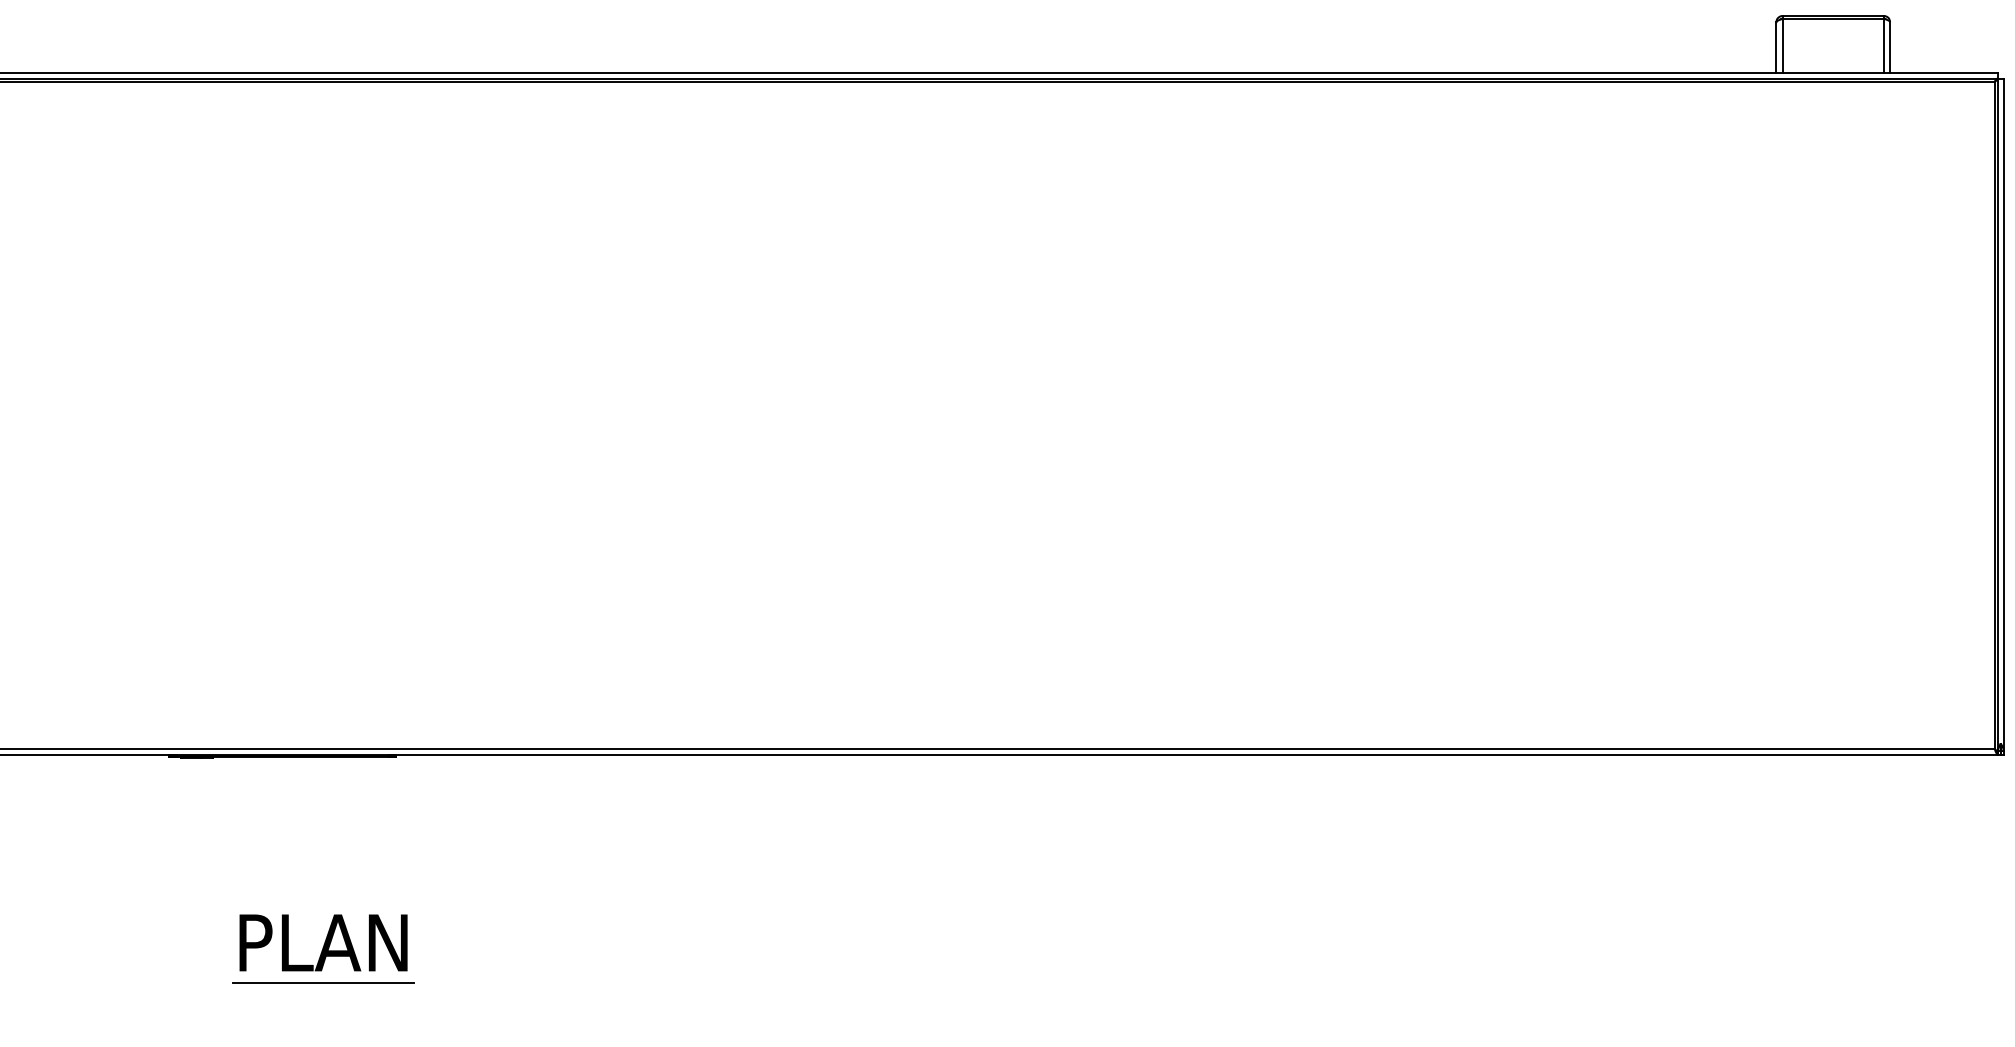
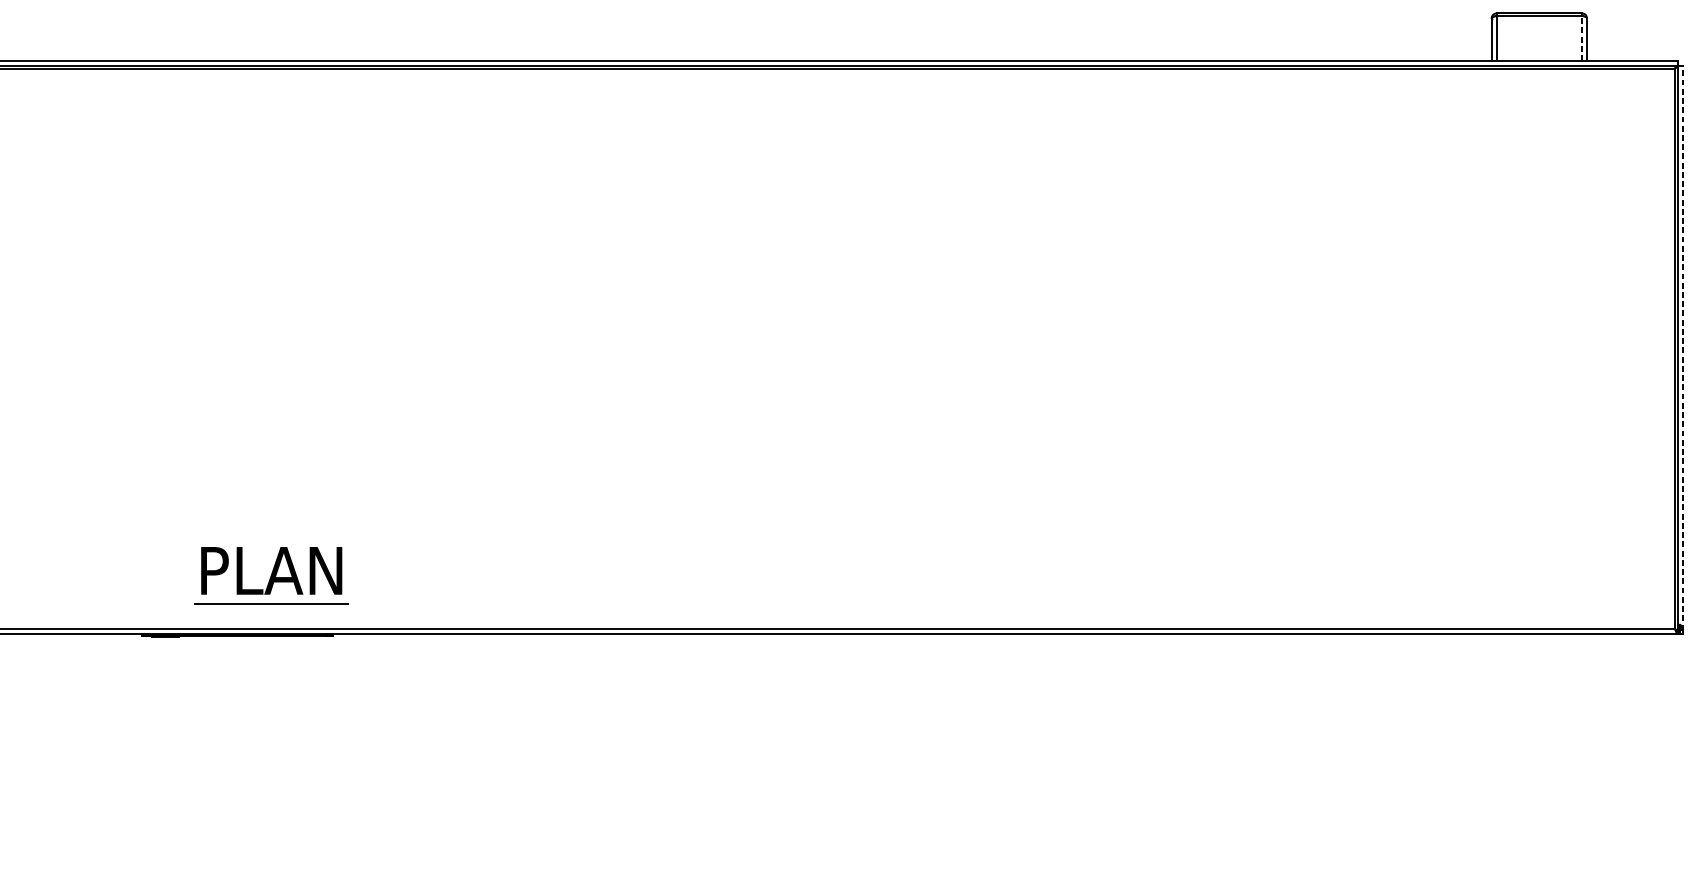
line: (1883, 45) -> (1581, 38), solid -> dashed
line: (2003, 414) -> (1682, 347), solid -> dashed
part: (323, 948) -> (271, 575), moved

